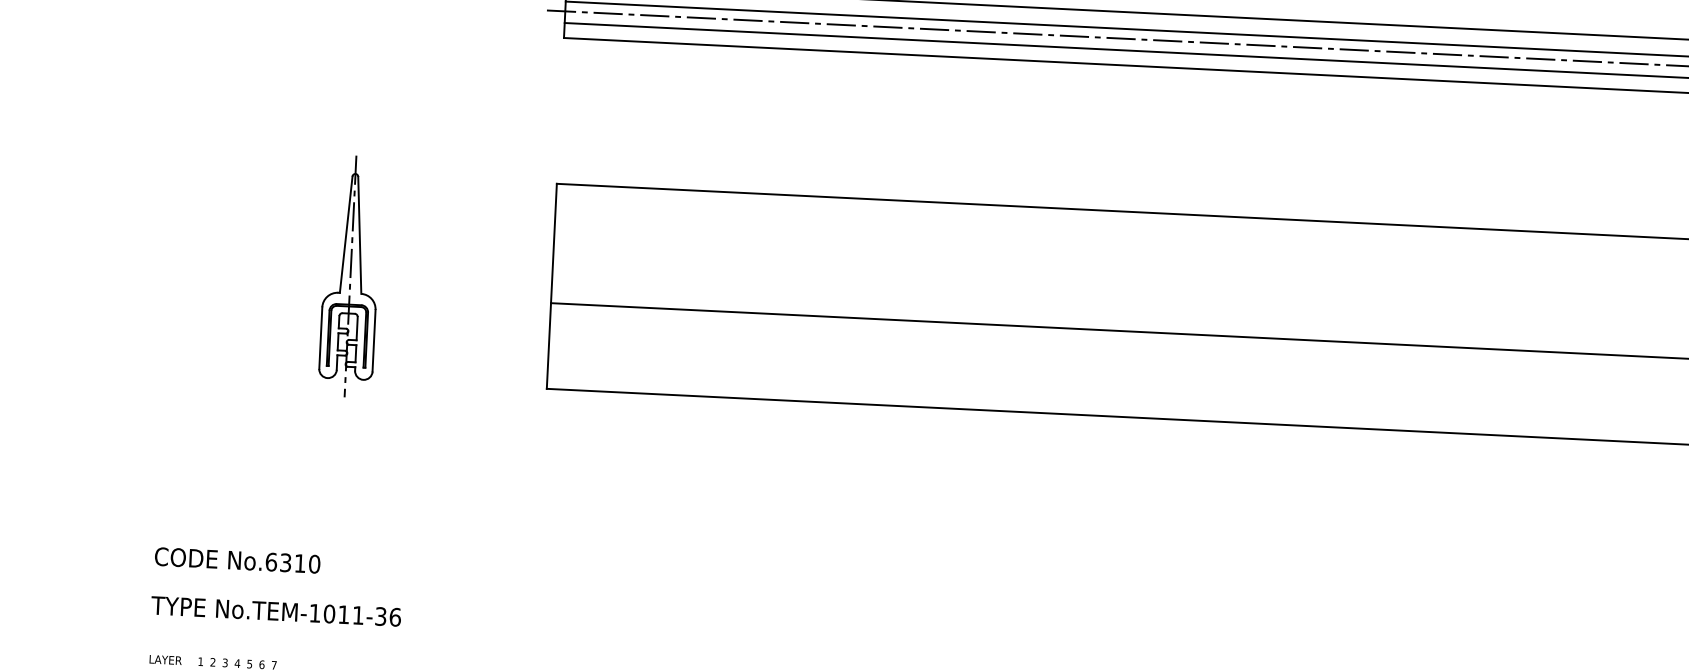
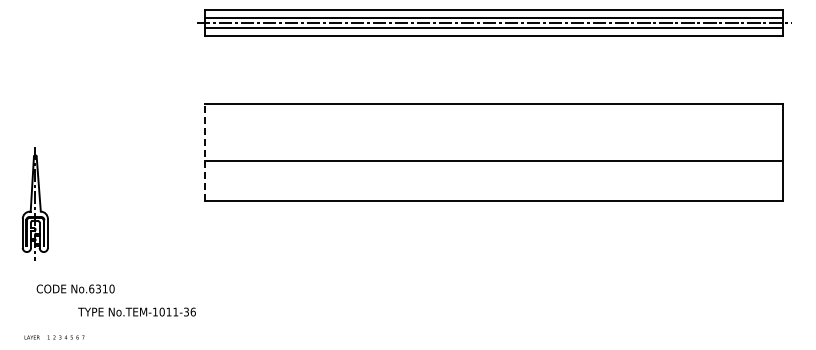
part: (348, 275) -> (34, 203), moved
line: (552, 285) -> (205, 152), solid -> dashed
text: (237, 559) -> (75, 288), moved
text: (275, 610) -> (136, 311), moved

